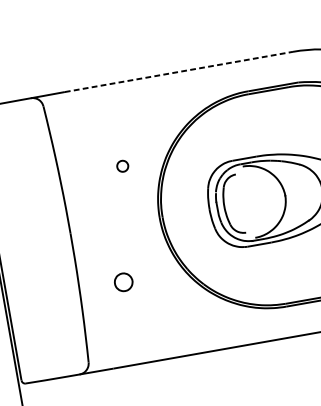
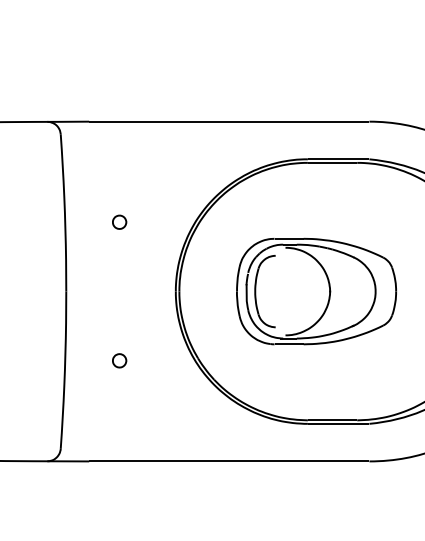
line: (179, 71) -> (229, 121), dashed -> solid
part: (122, 165) -> (119, 221), moved
part: (123, 282) -> (119, 360), size x0.62

